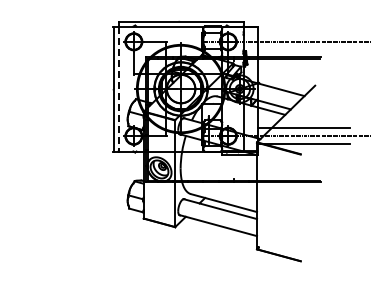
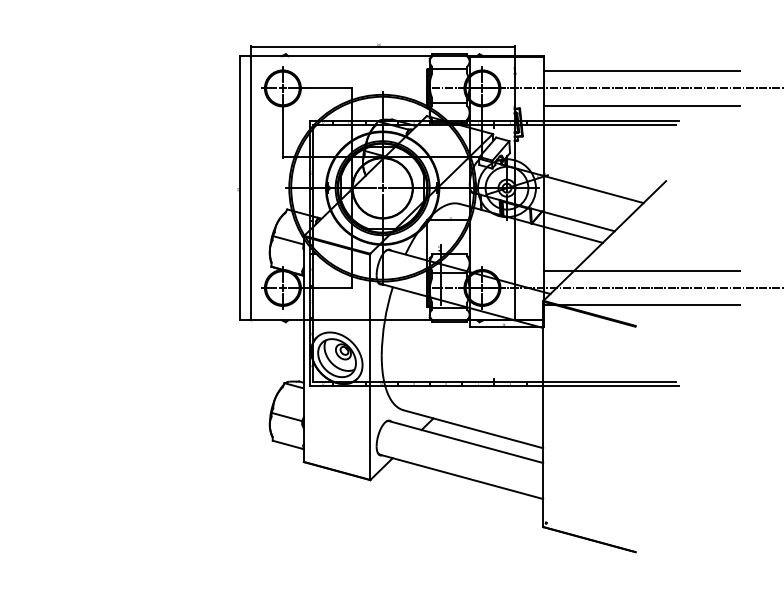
line: (303, 33) -> (641, 70), added
line: (303, 50) -> (641, 106), added
line: (118, 89) -> (250, 189), dashed -> solid

